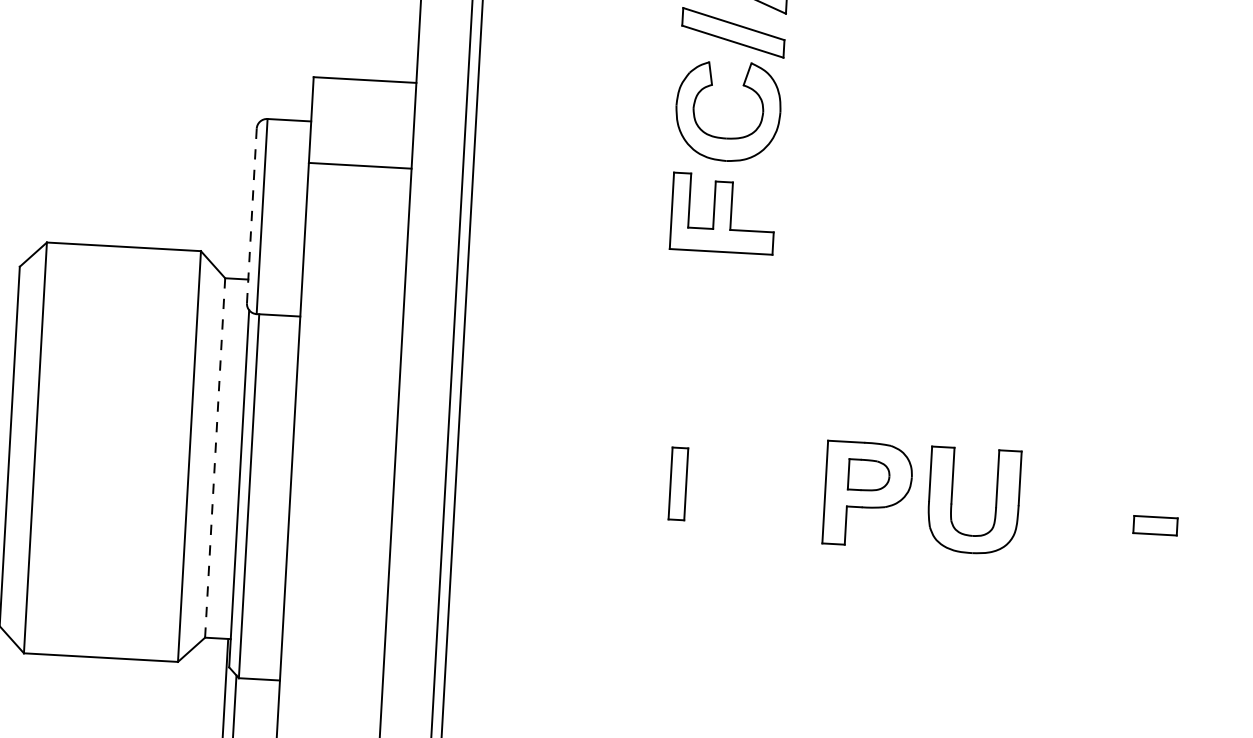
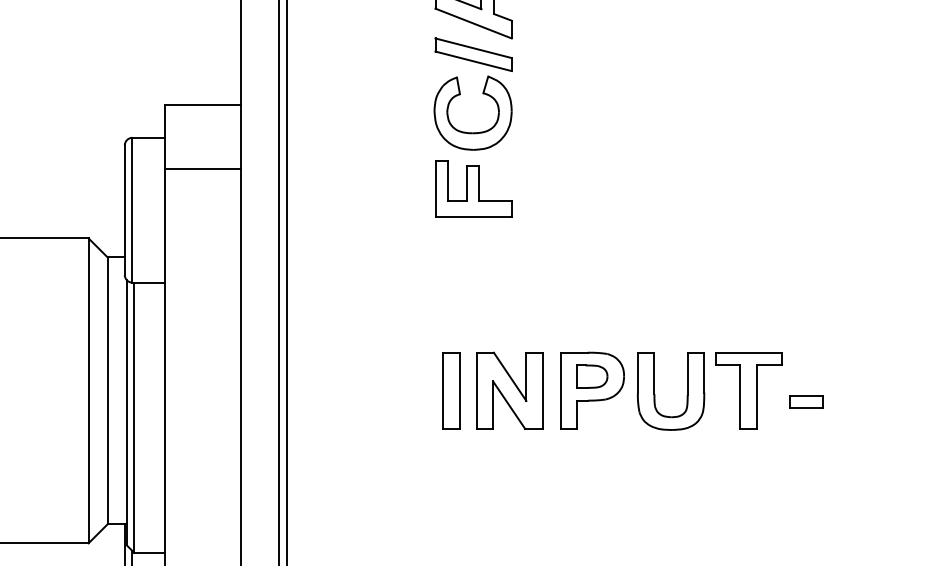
line: (251, 216) -> (124, 210), dashed -> solid
line: (214, 458) -> (107, 391), dashed -> solid
part: (678, 483) -> (451, 390), size x1.43
part: (756, 487) -> (509, 390), added
part: (1078, 505) -> (748, 390), added

